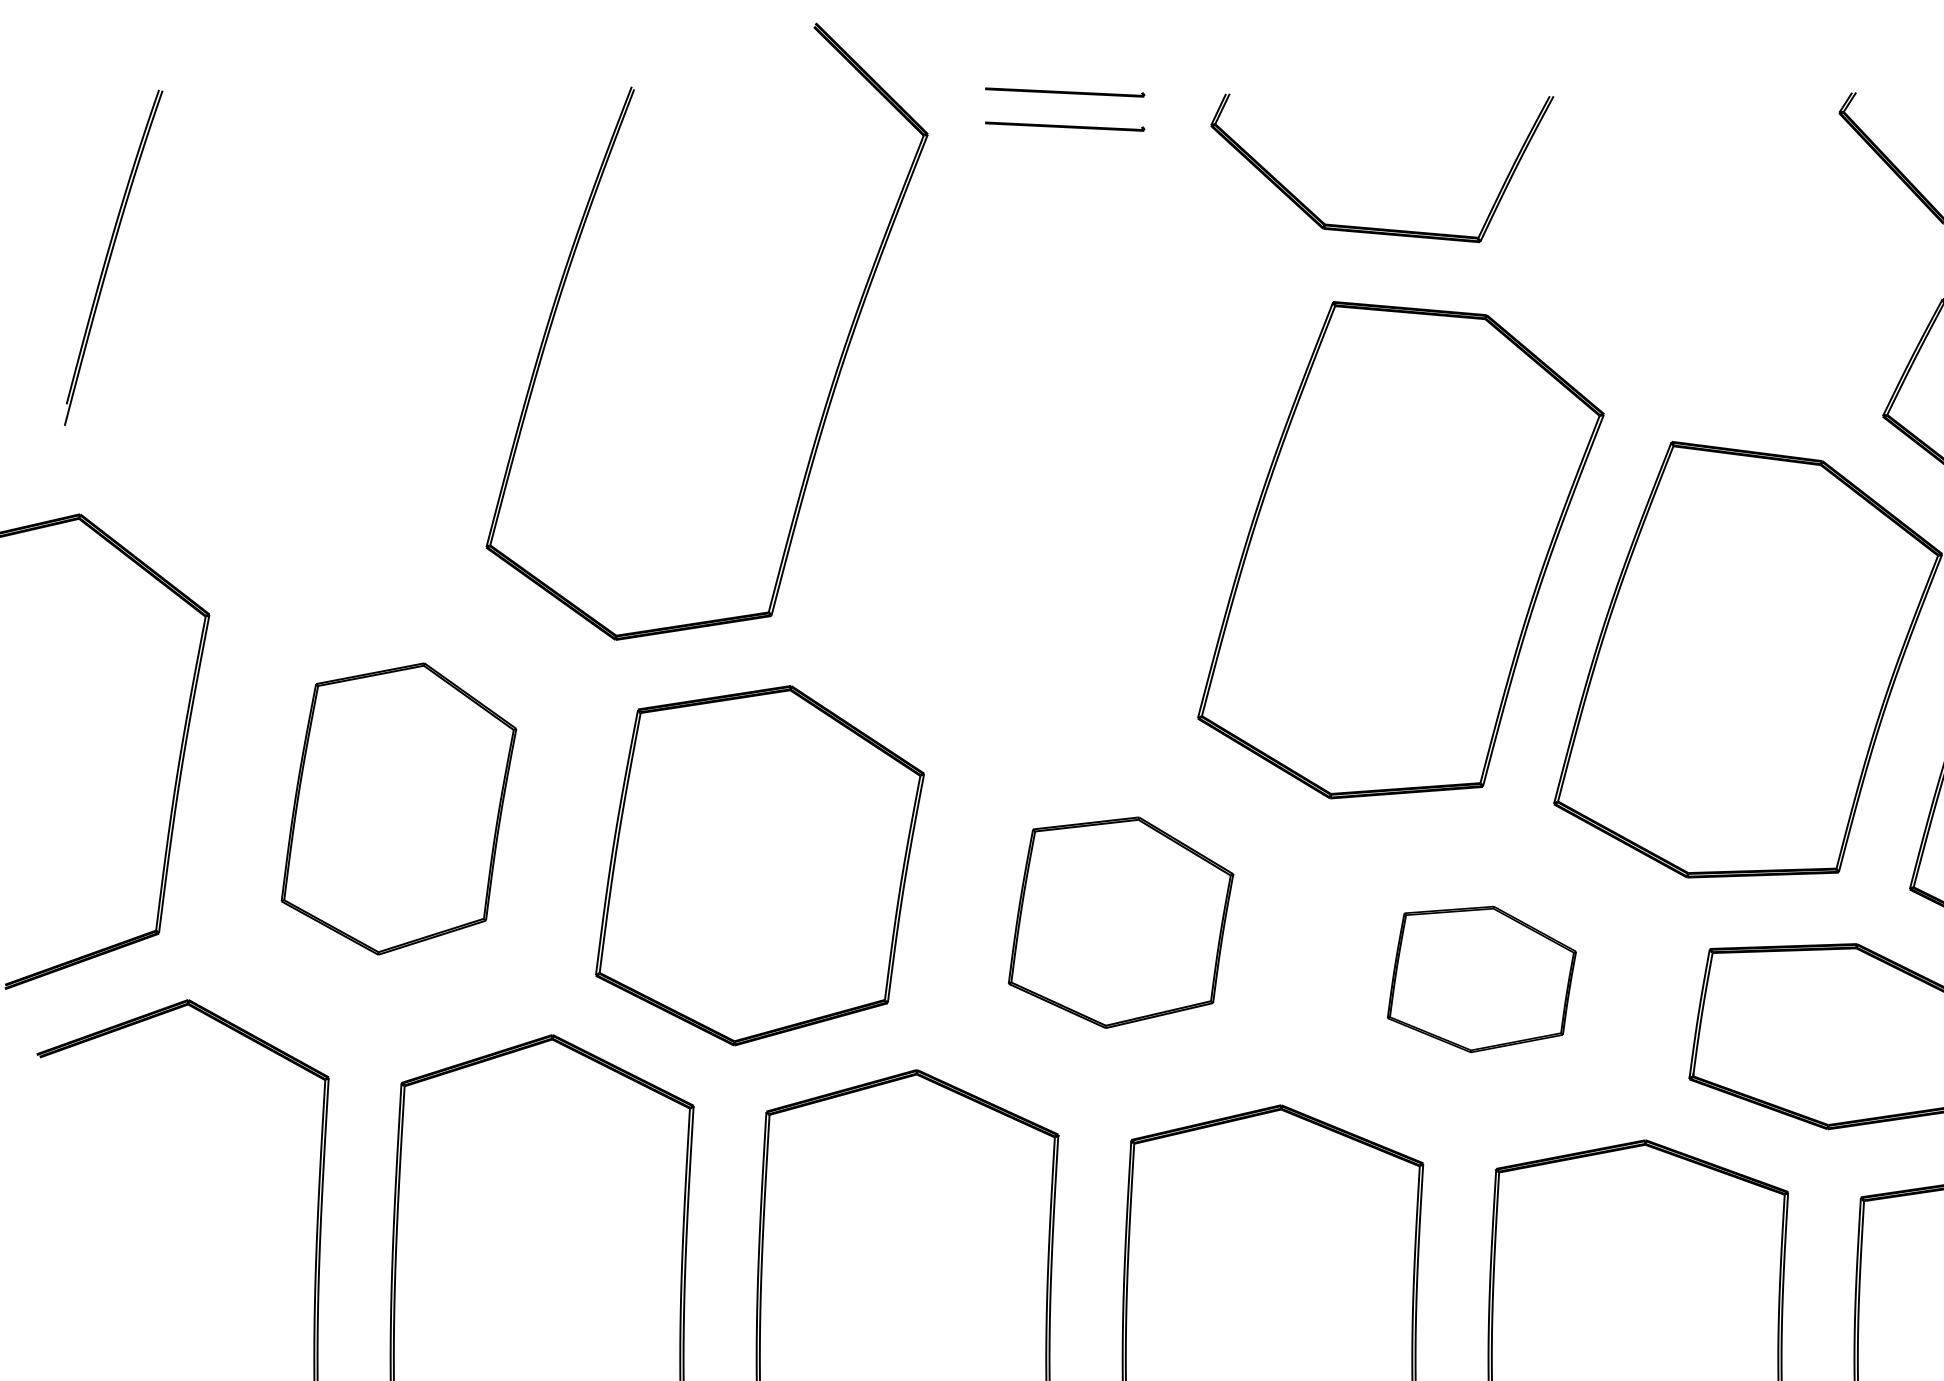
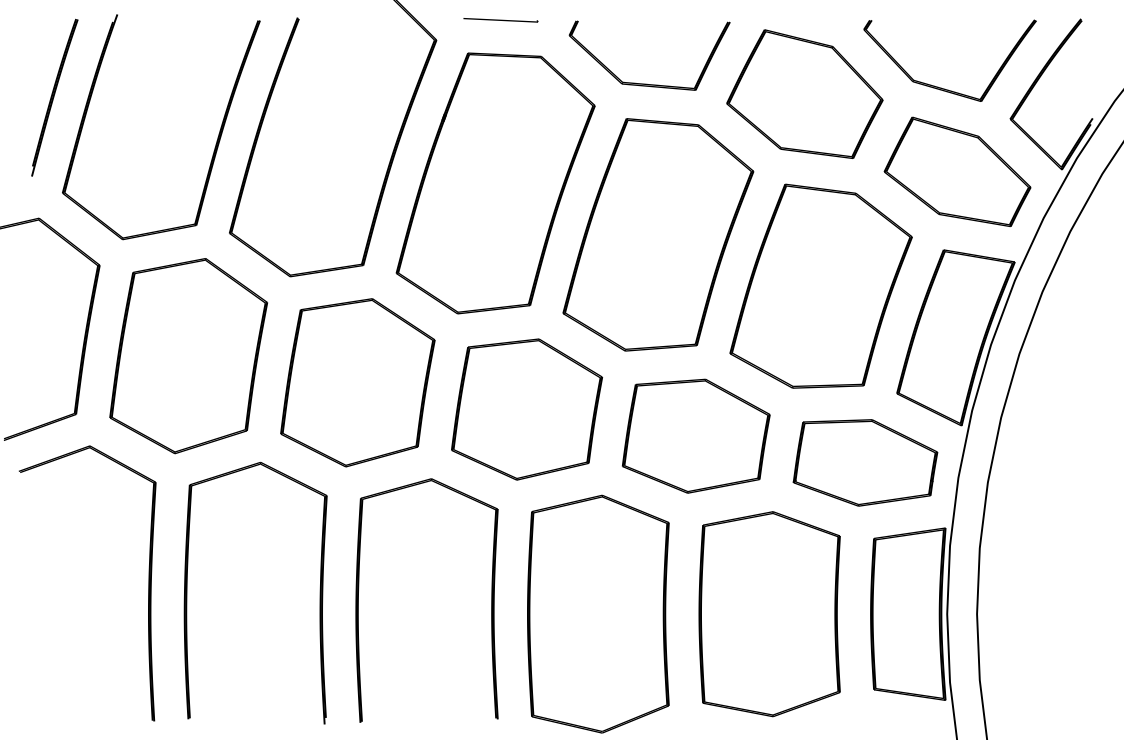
part: (1064, 127) -> (500, 36), removed
part: (1712, 248) -> (804, 93), added
part: (458, 348) -> (216, 140), added
part: (1053, 440) -> (495, 183), added
part: (398, 809) -> (188, 356), size x1.43
part: (1121, 922) -> (527, 409), size x1.43
part: (1482, 978) -> (696, 435), size x1.67

